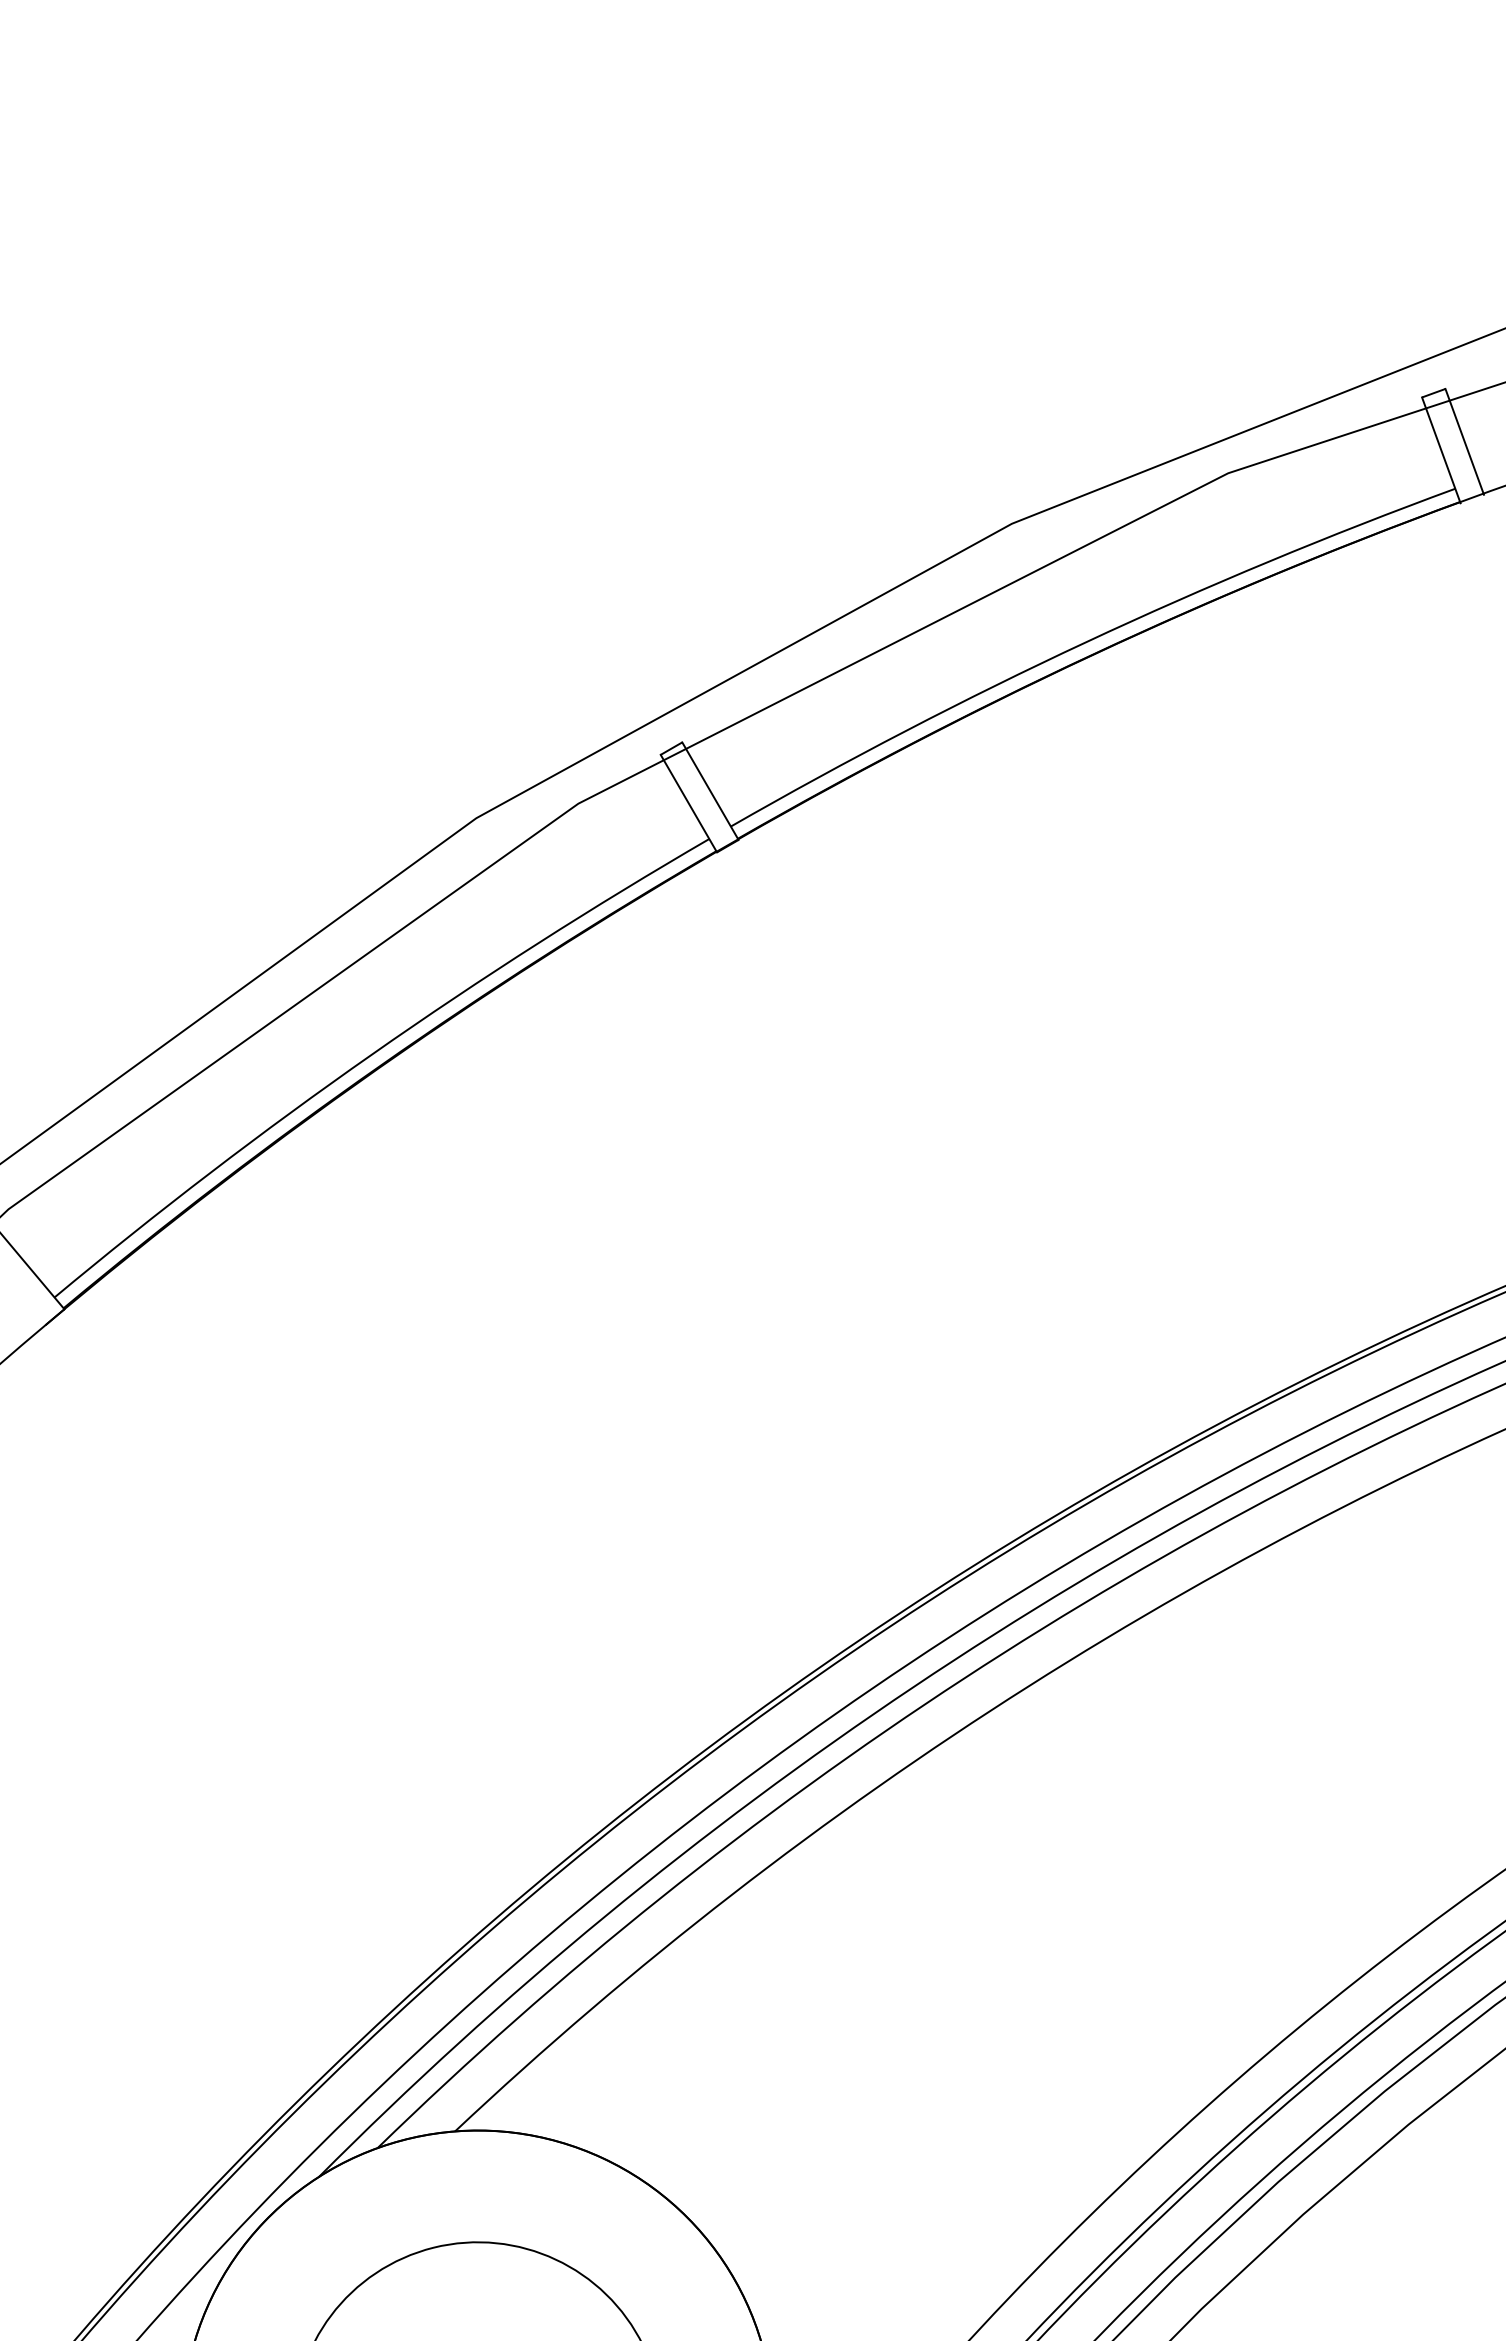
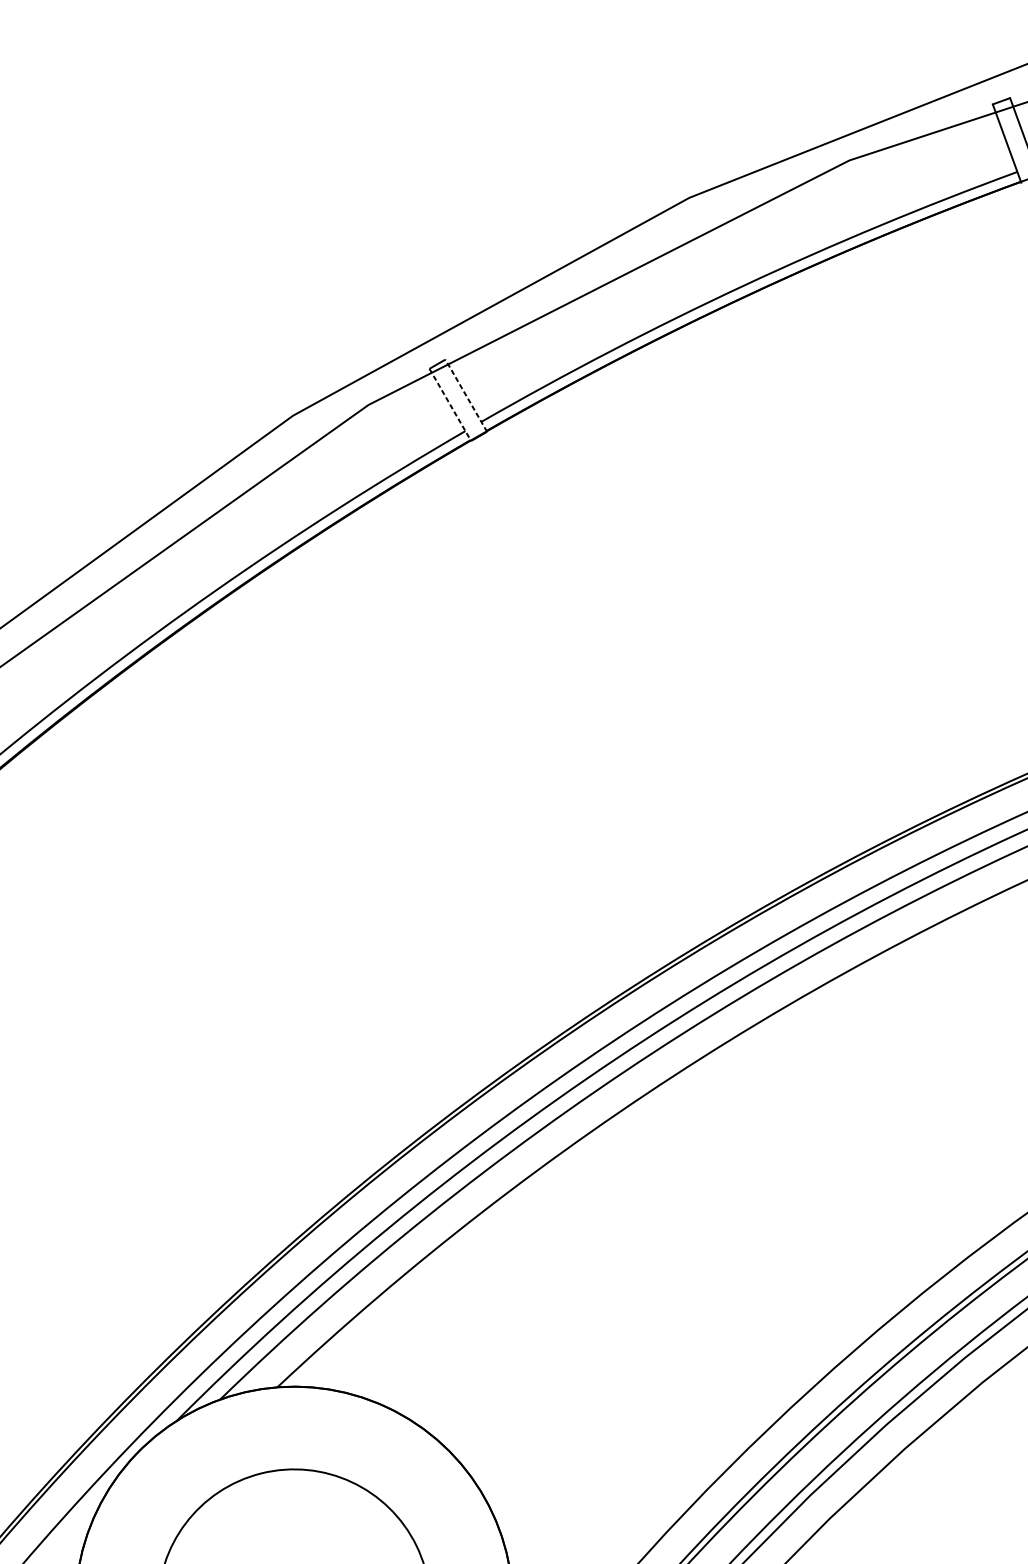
line: (710, 790) -> (466, 395), solid -> dashed
line: (689, 804) -> (450, 405), solid -> dashed

